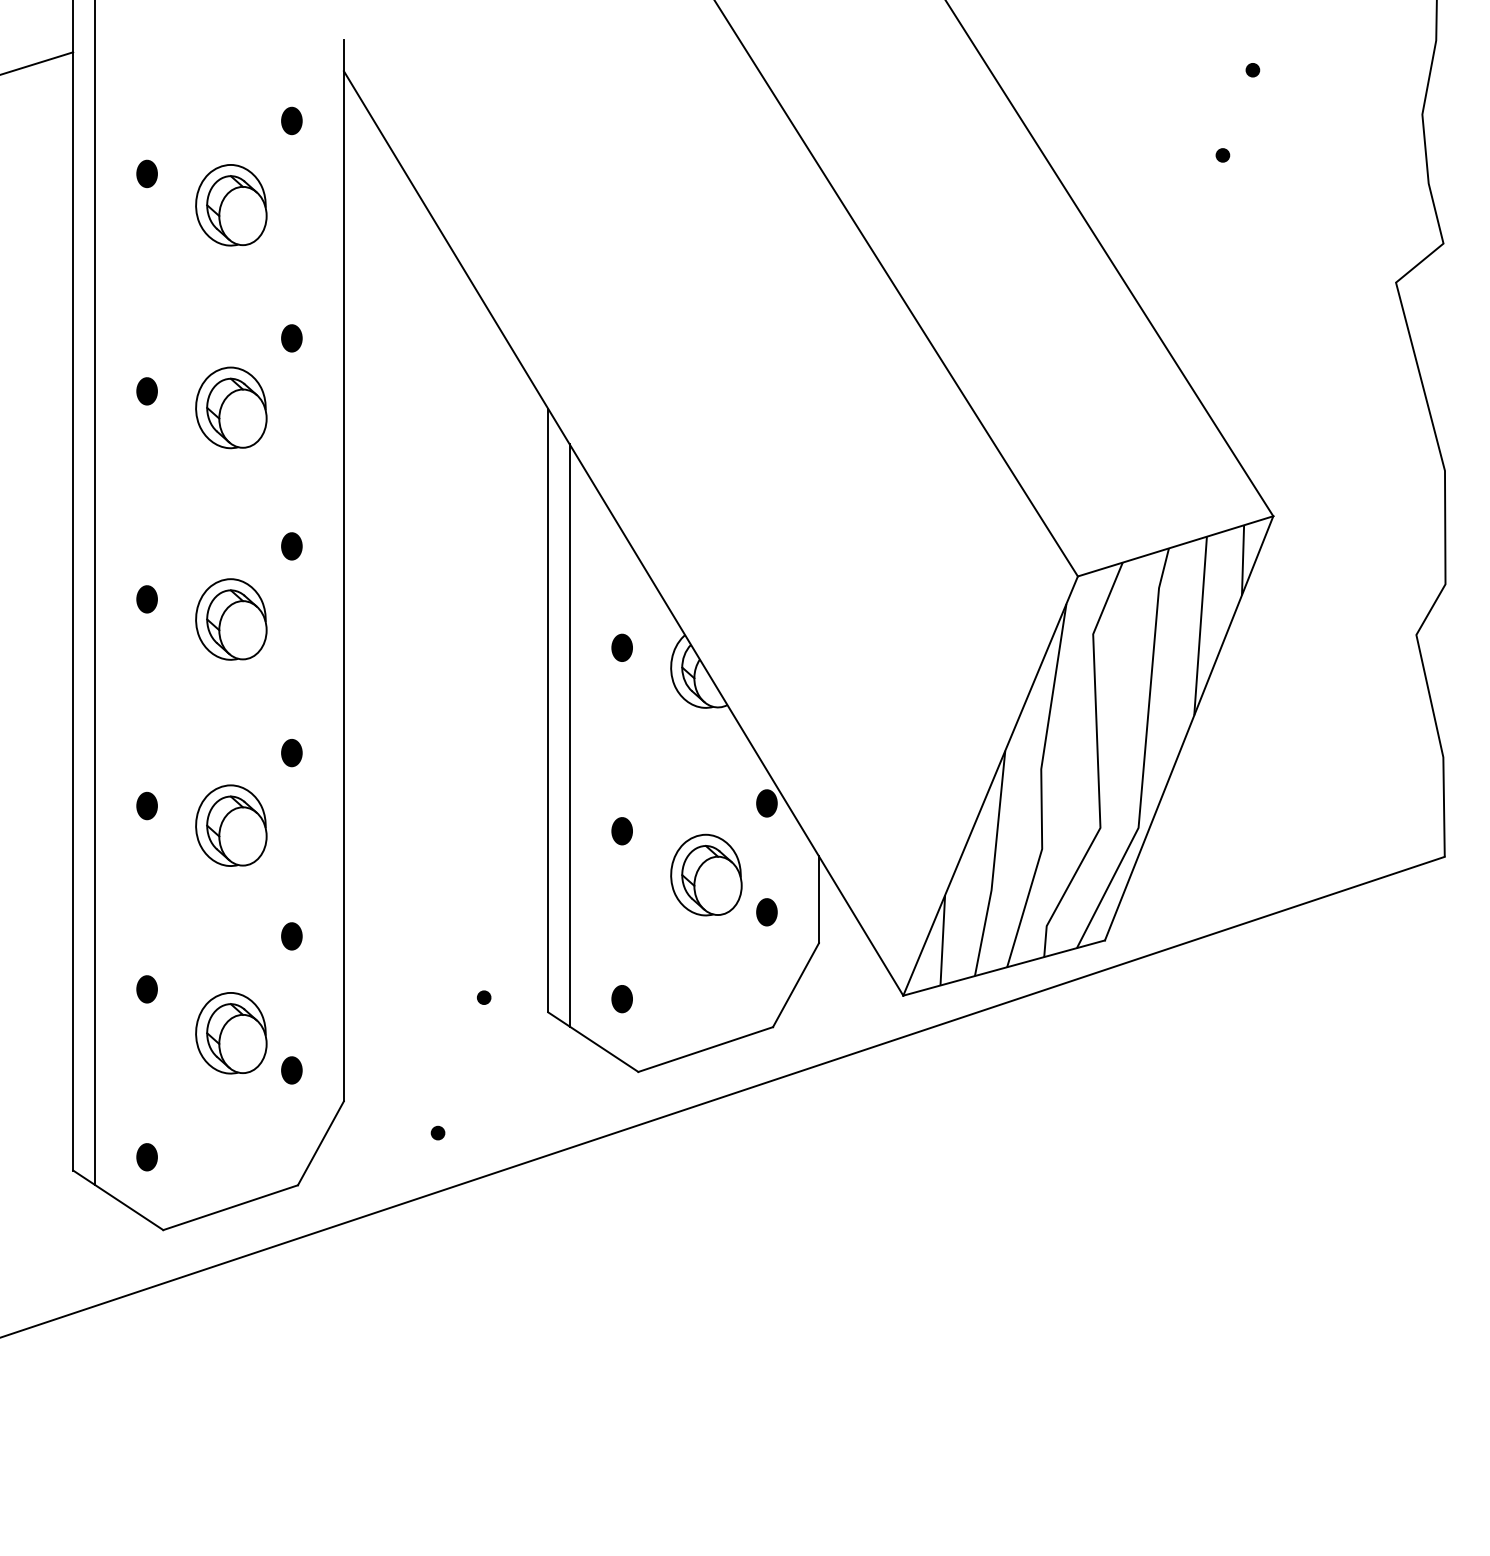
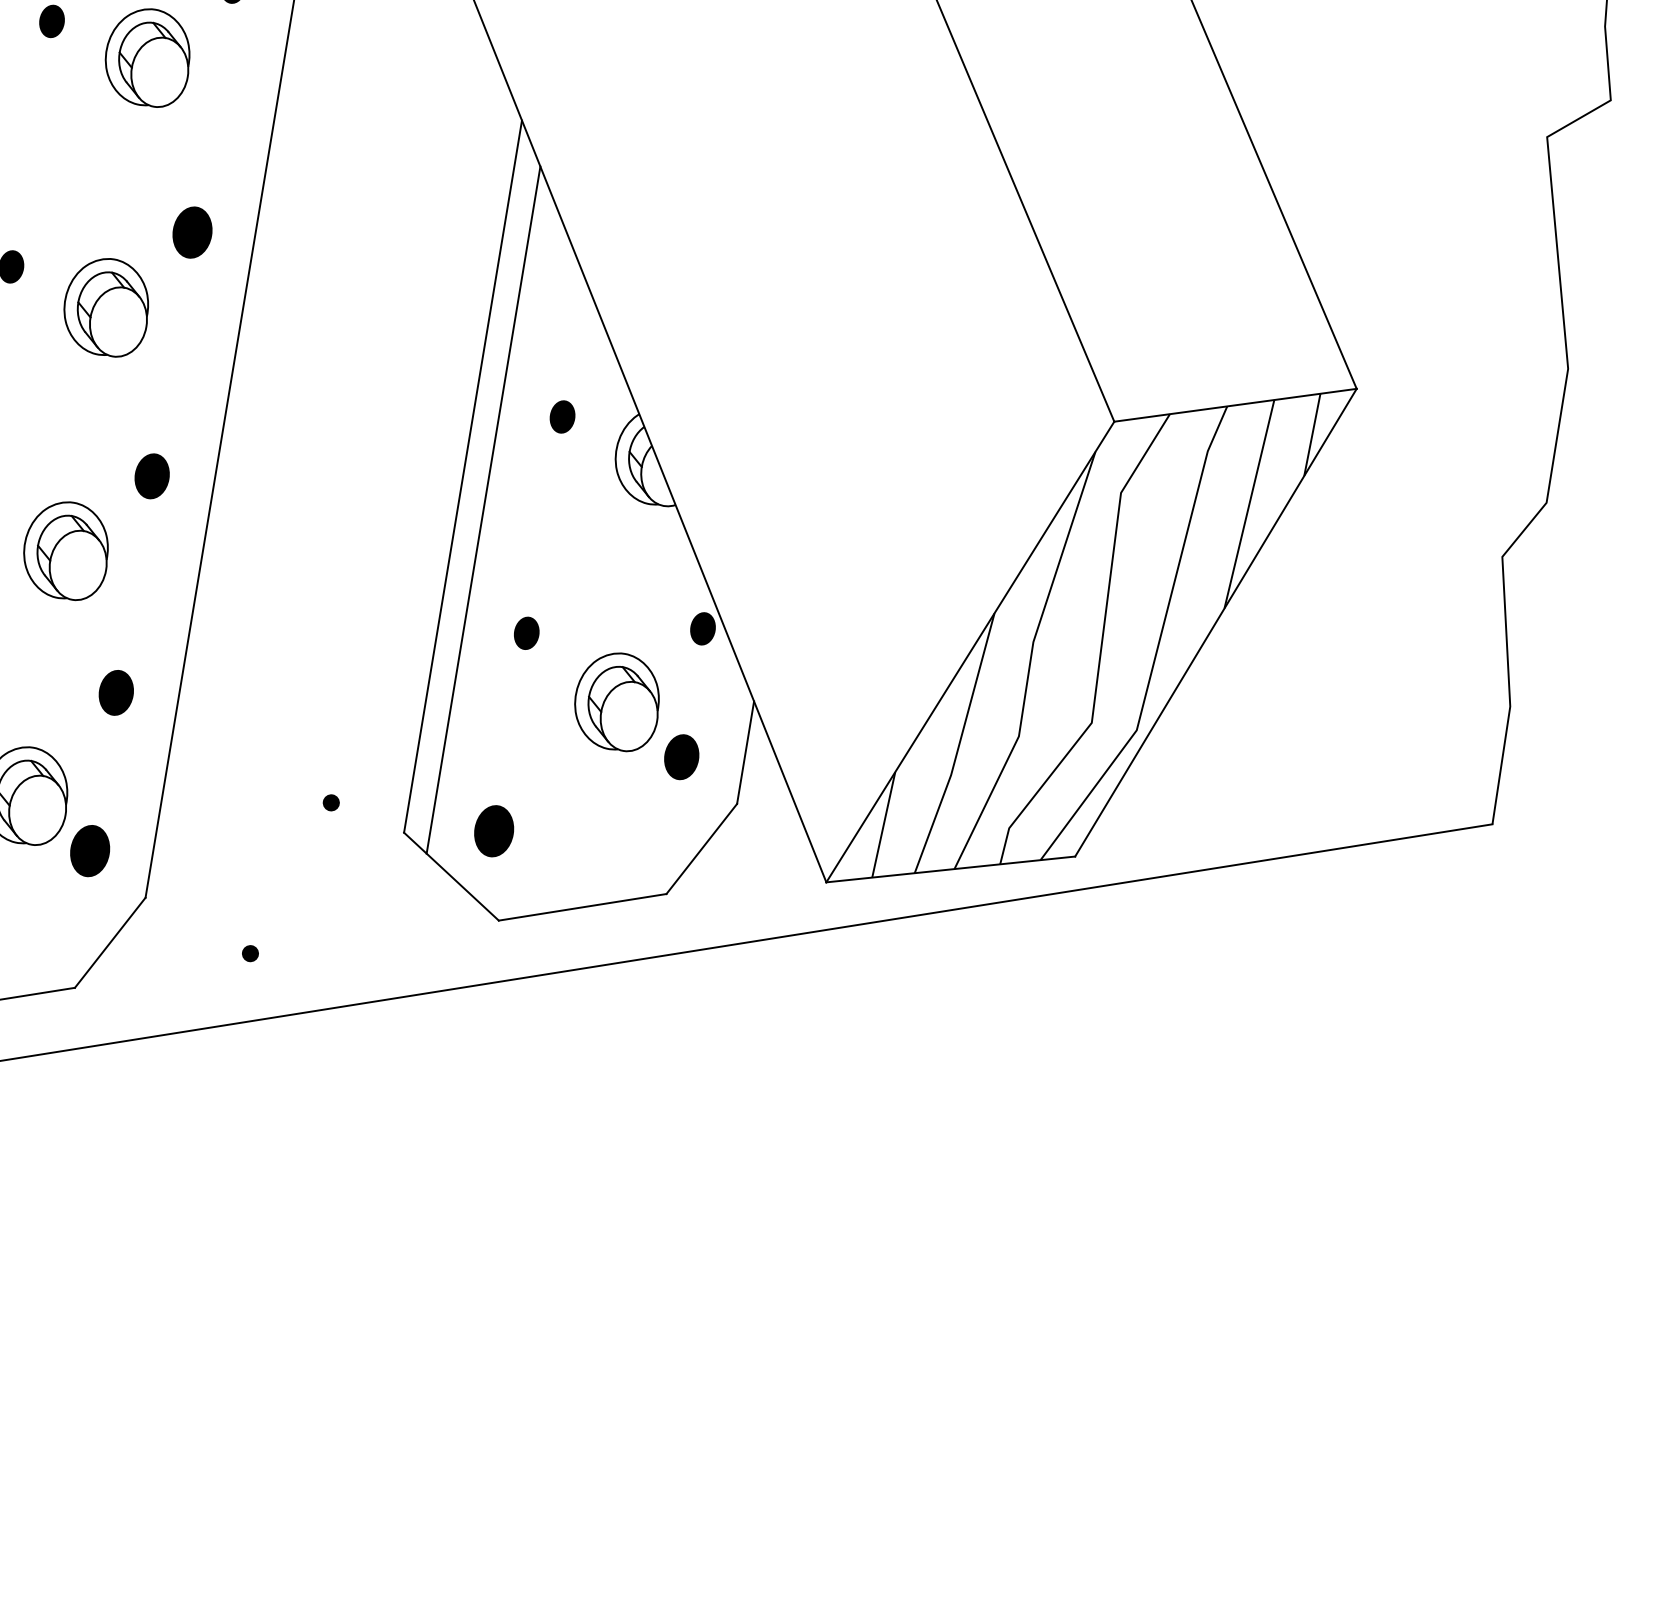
part: (291, 546) -> (192, 232), size x1.6
part: (291, 753) -> (151, 477), size x1.4
part: (766, 912) -> (681, 757), size x1.4
part: (291, 936) -> (115, 692), size x1.4
part: (621, 999) -> (493, 831), size x1.6
part: (291, 1070) -> (89, 851), size x1.6

